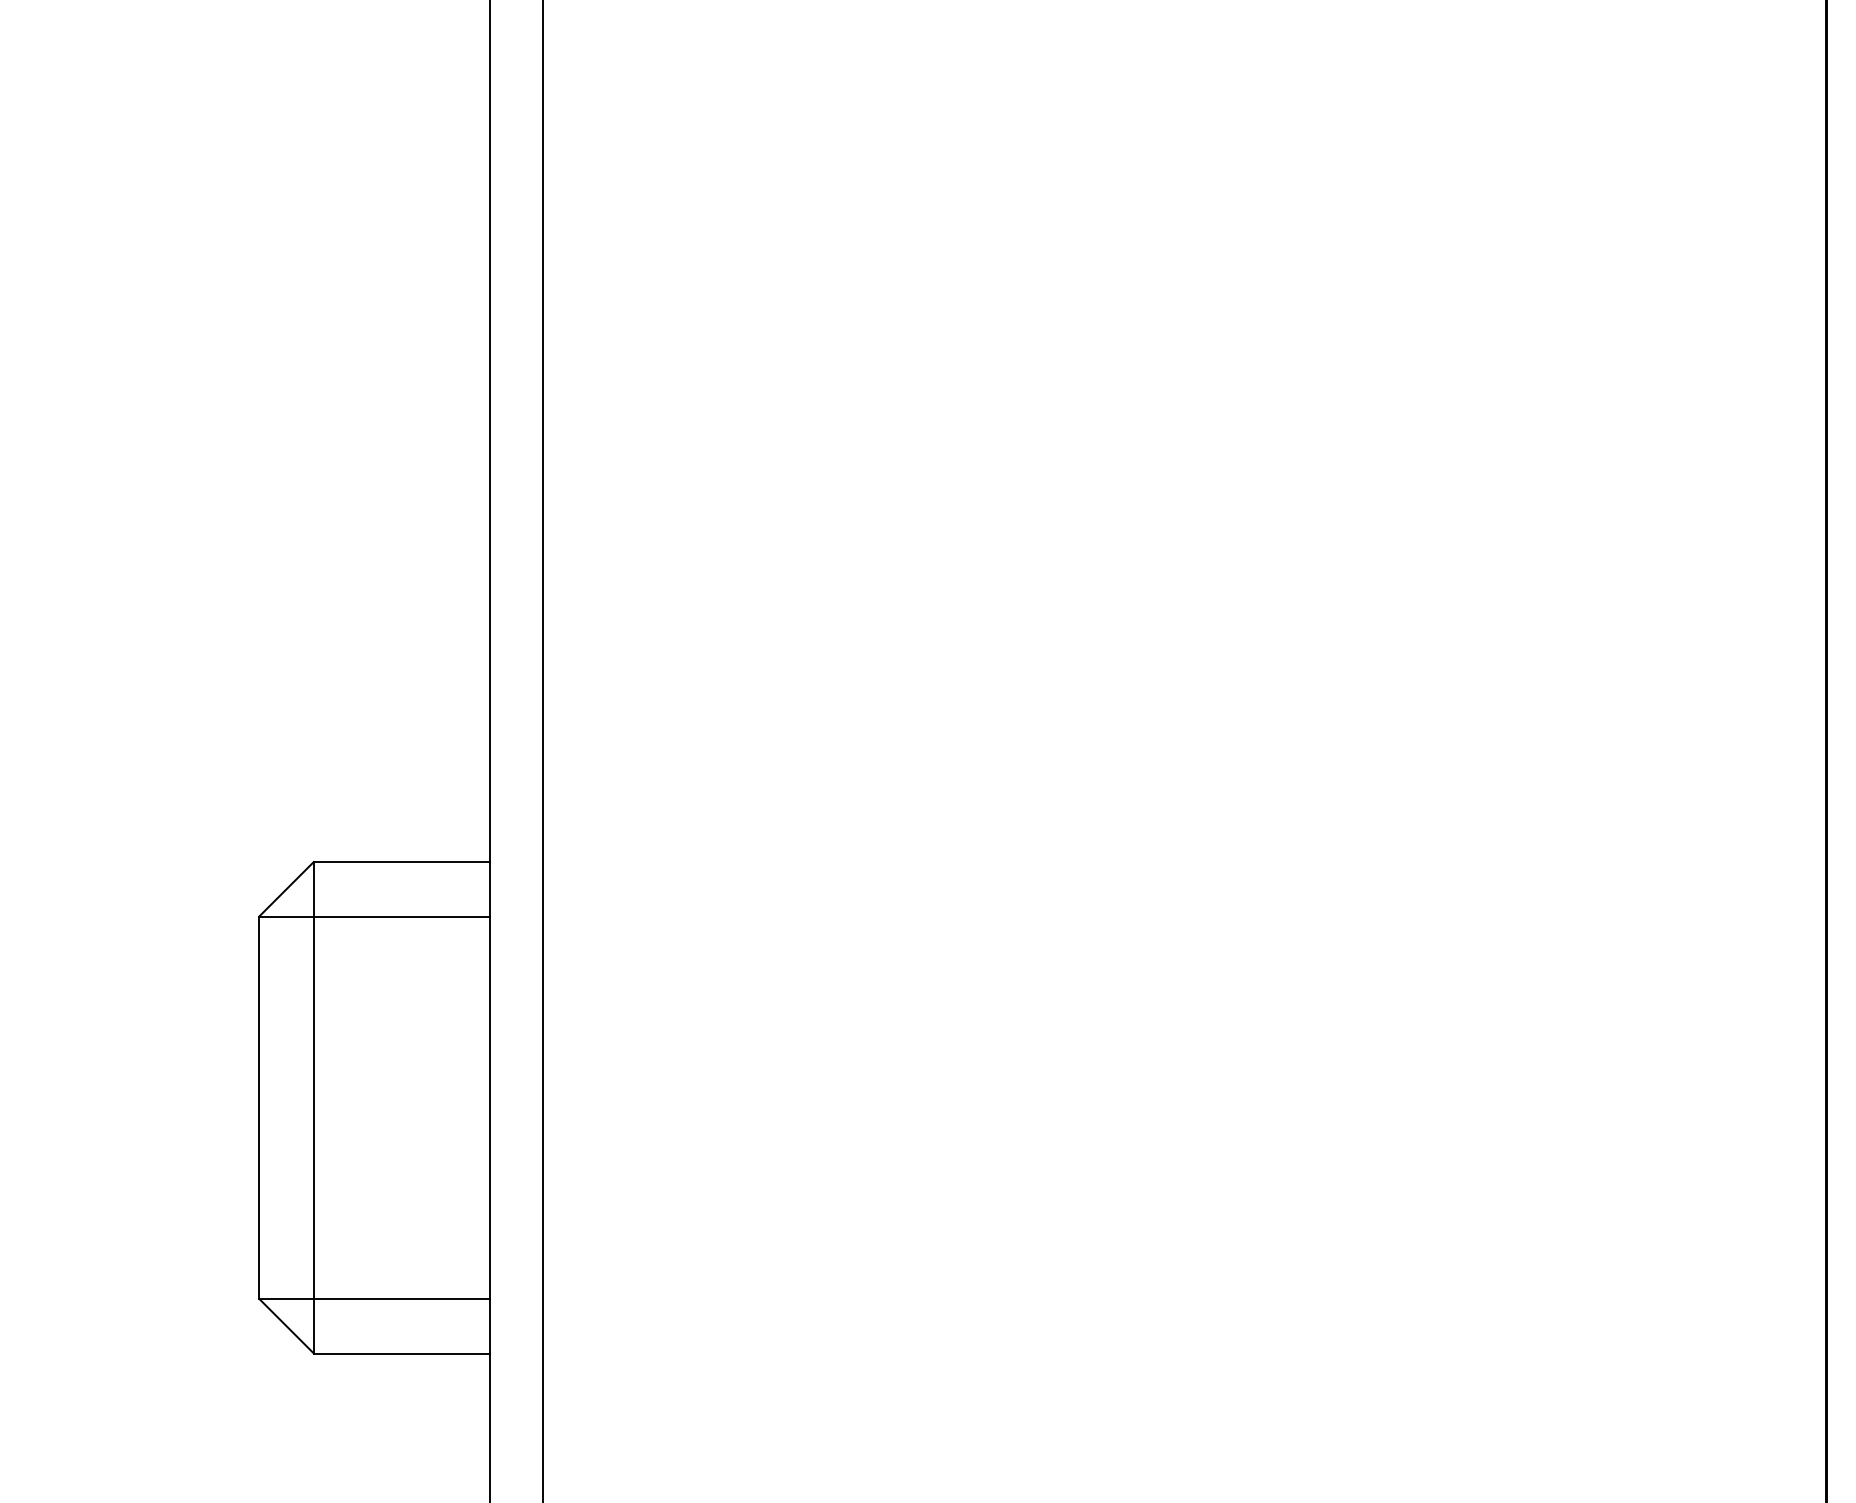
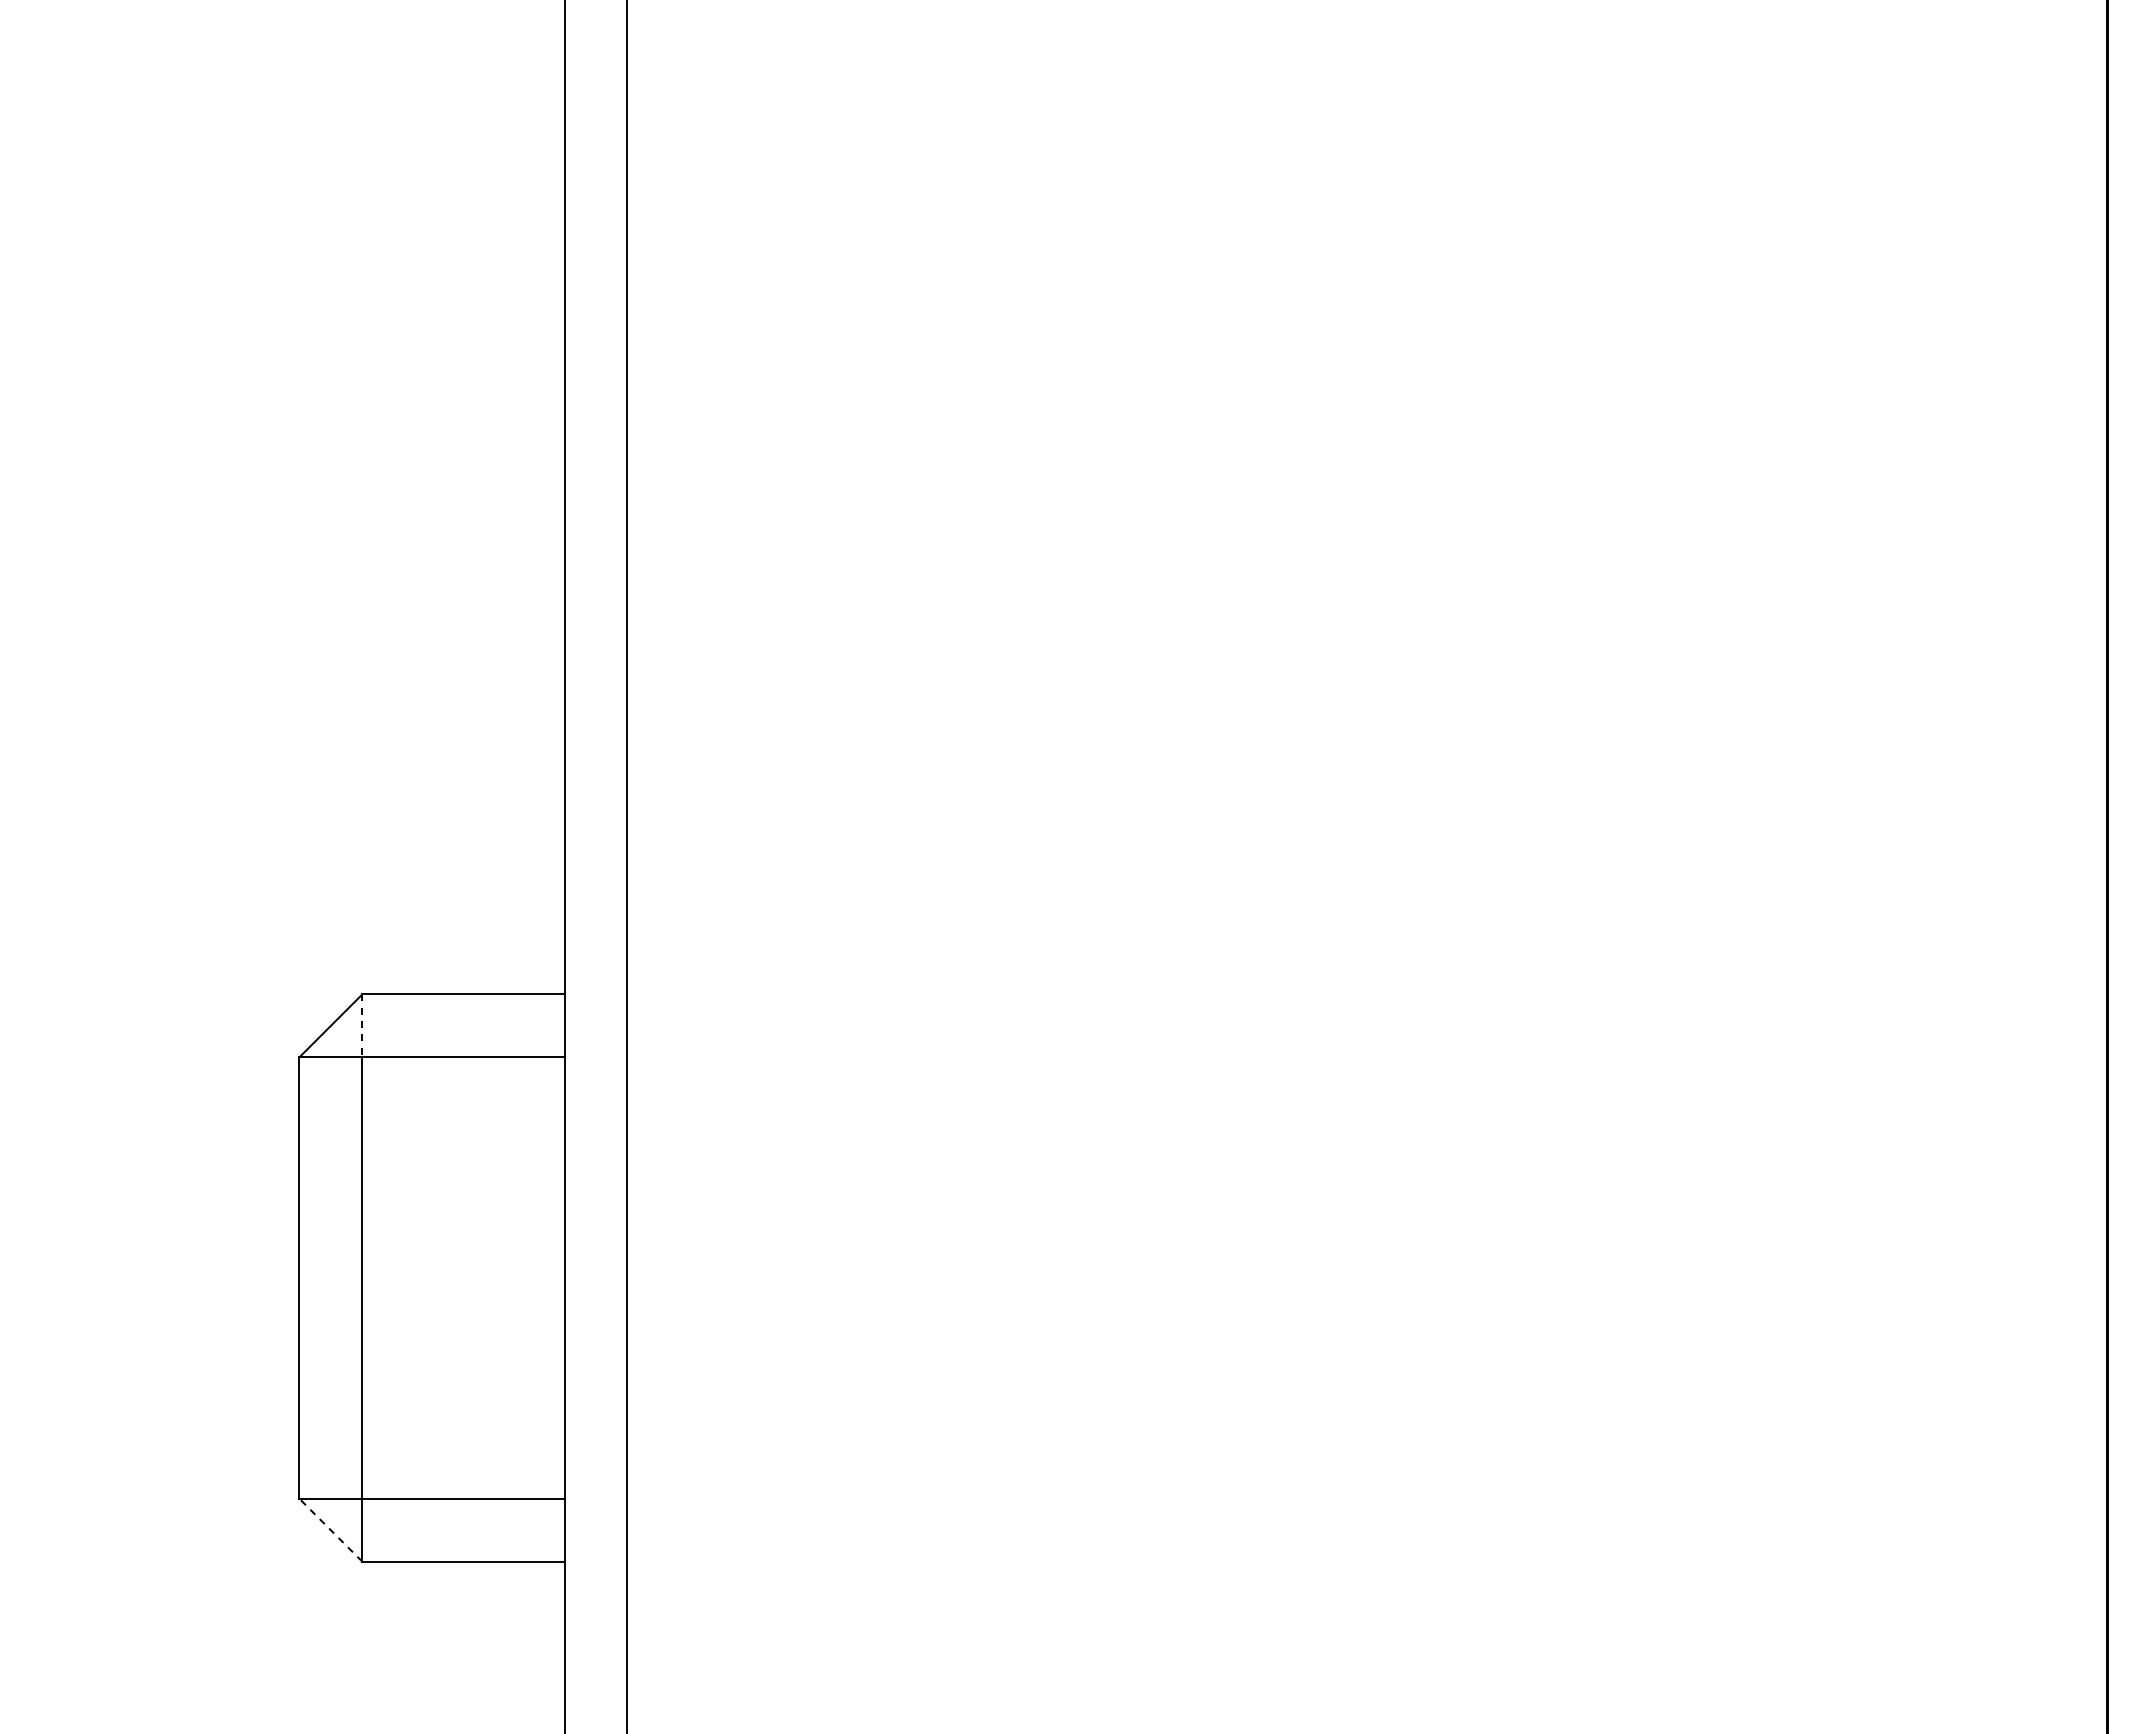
line: (314, 888) -> (362, 1025), solid -> dashed
line: (286, 1326) -> (330, 1530), solid -> dashed

